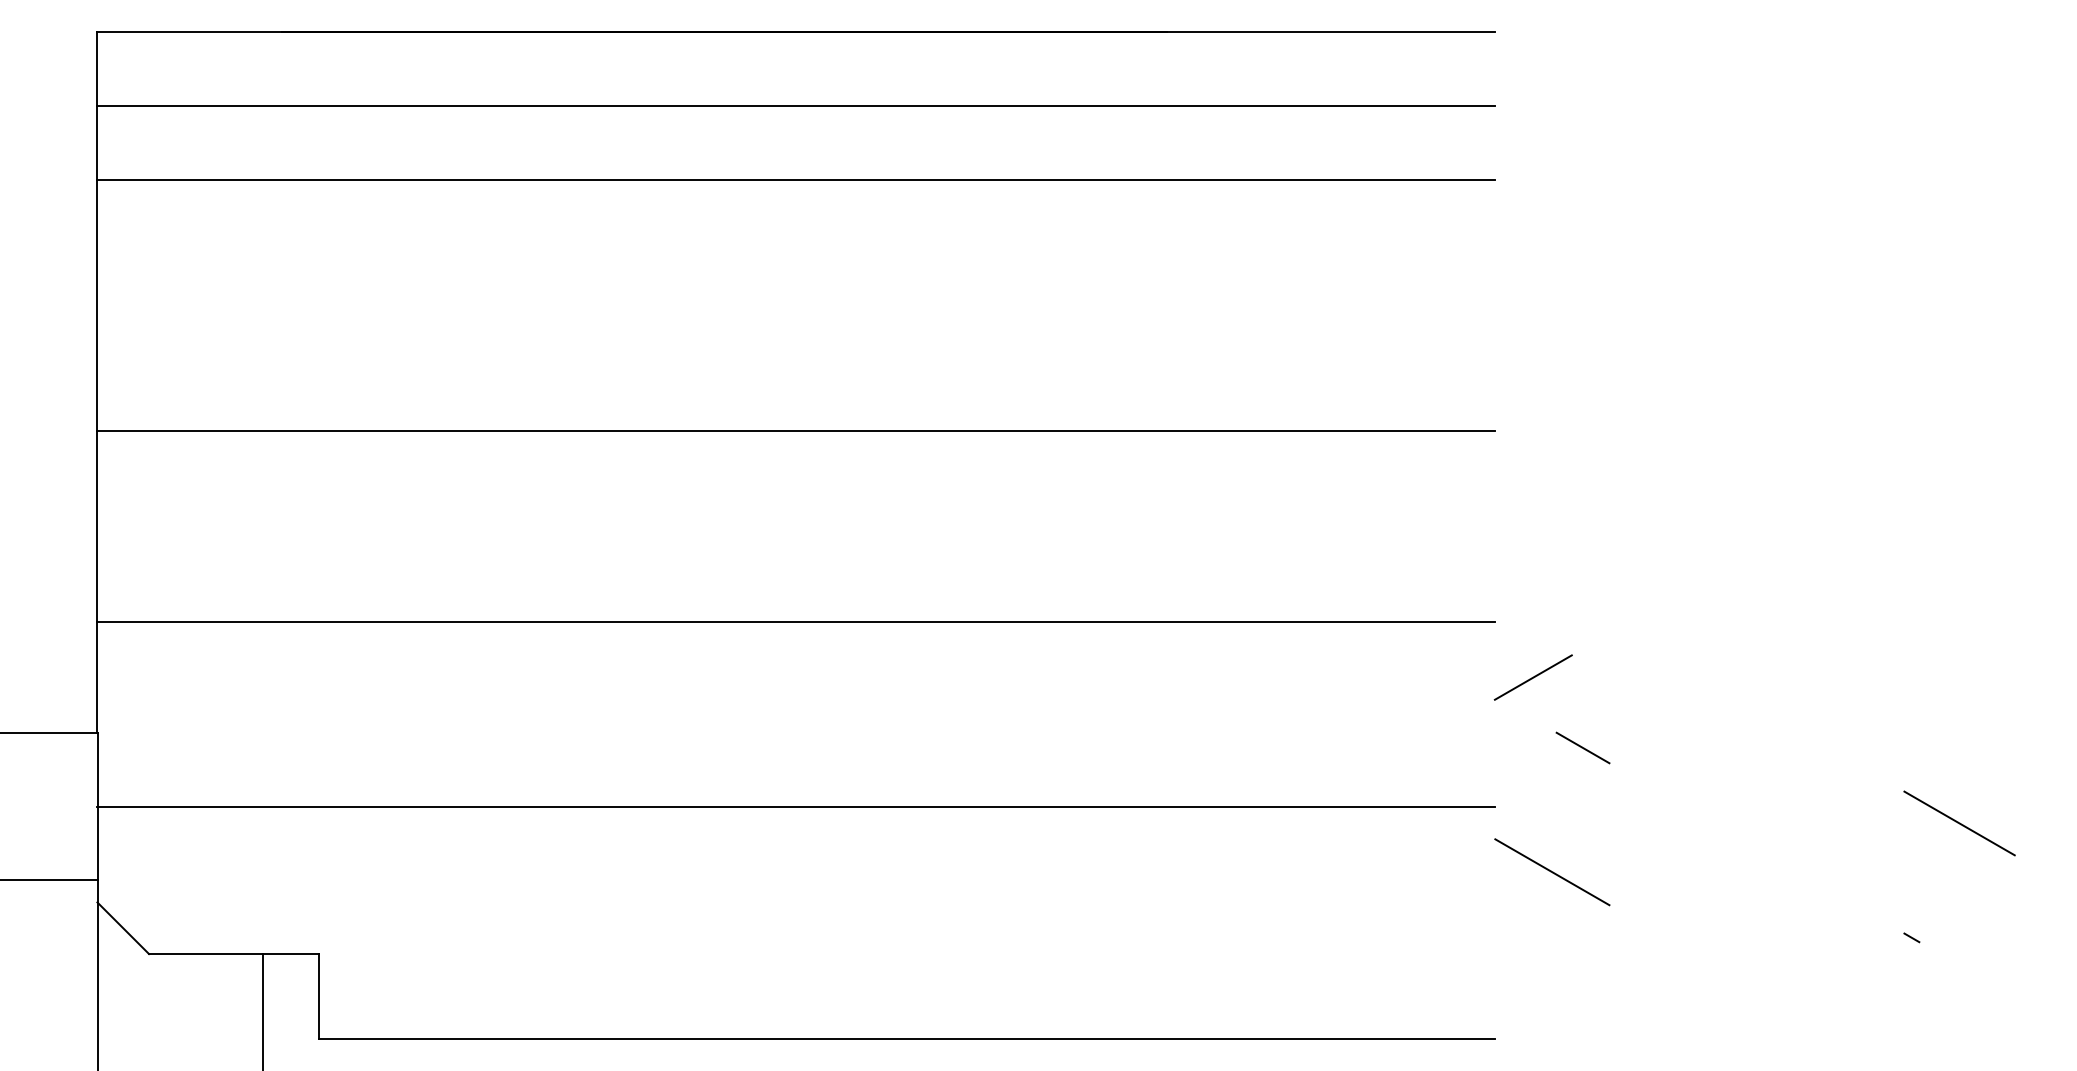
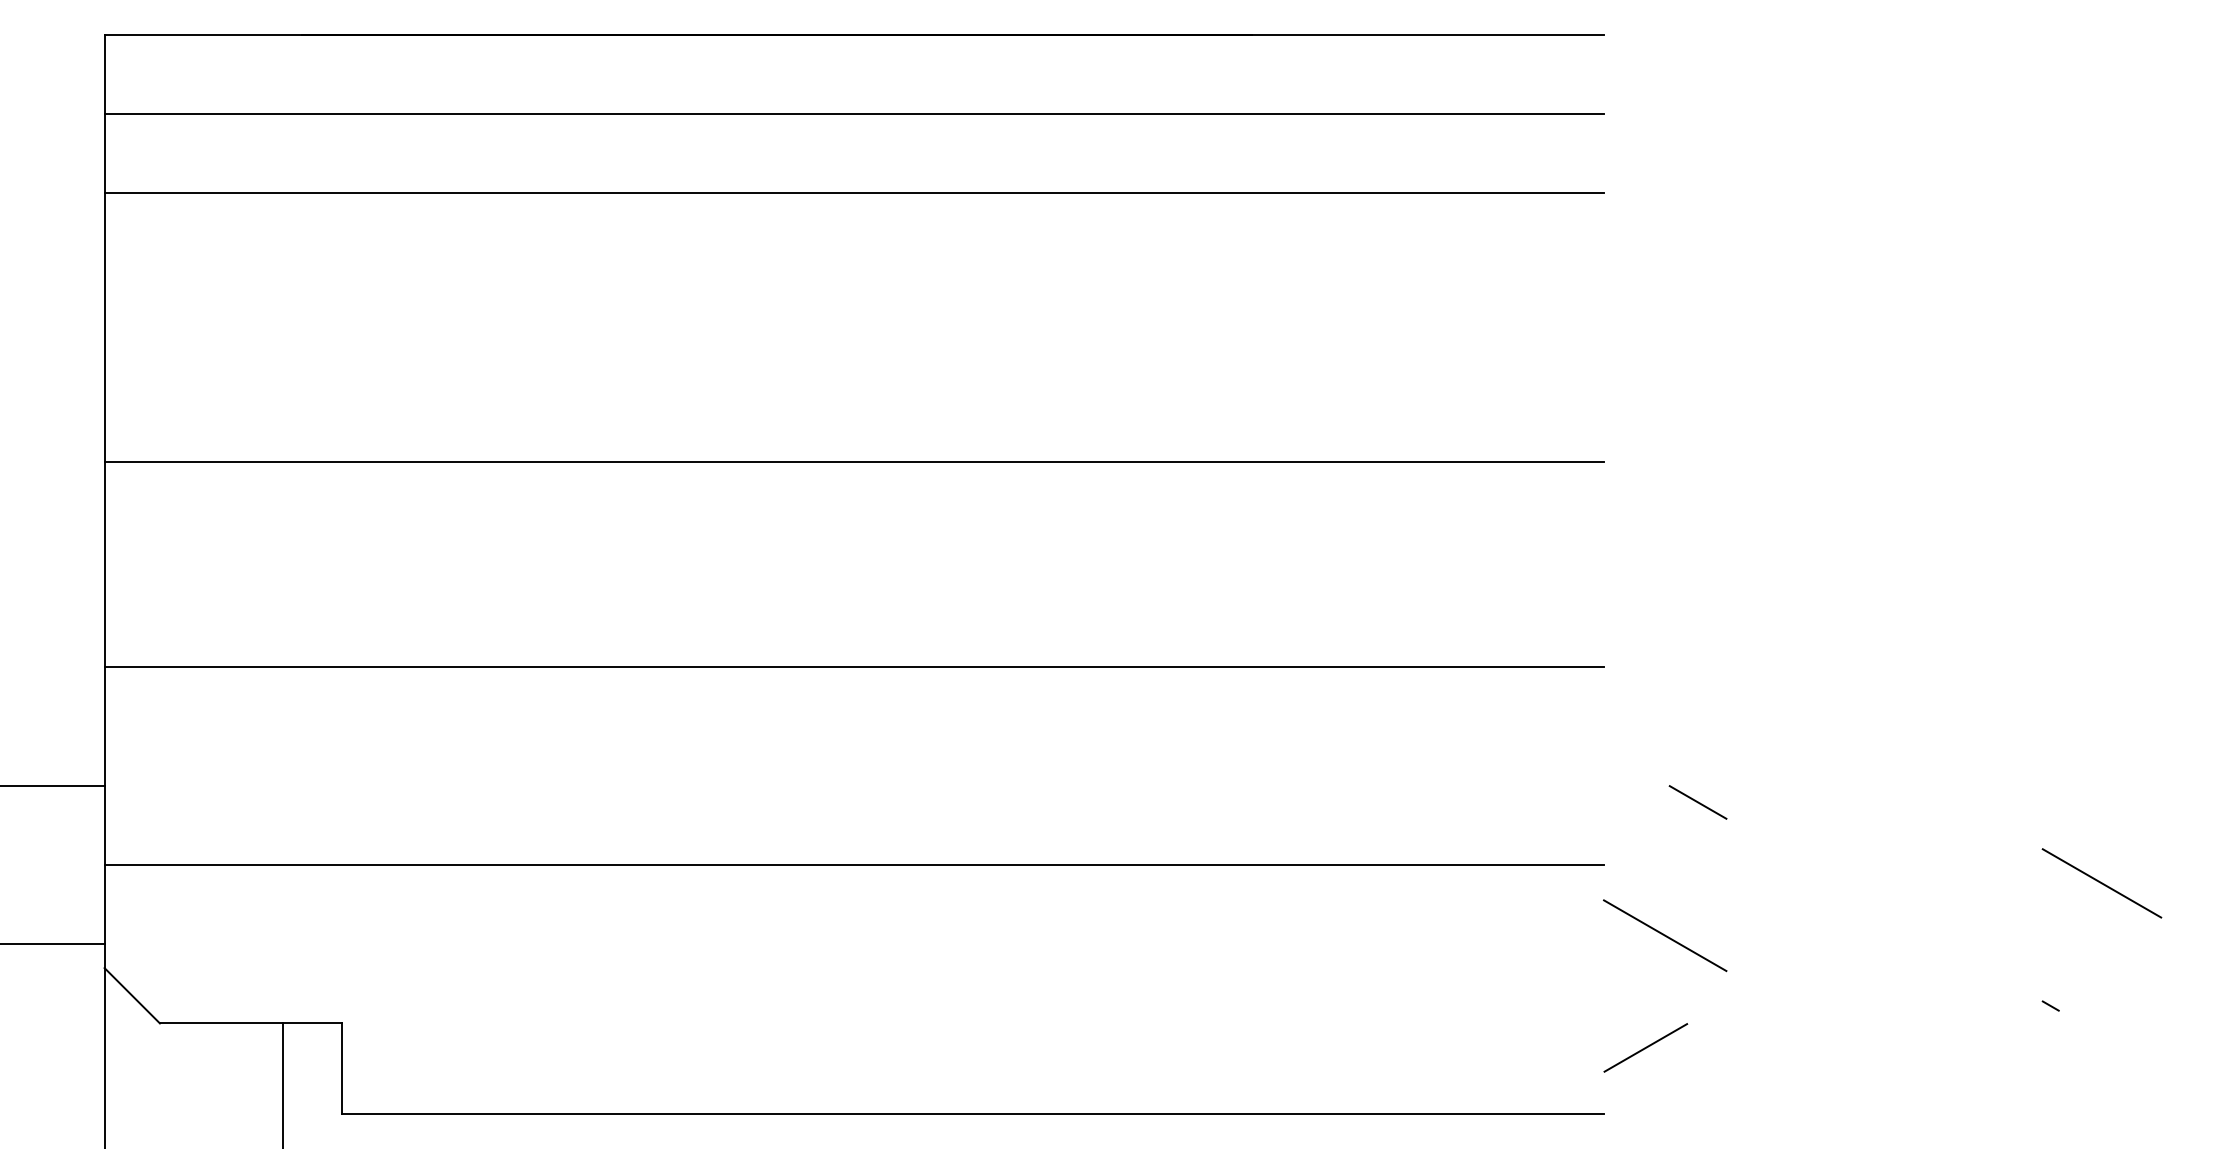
line: (1533, 677) -> (1645, 1047), moved

